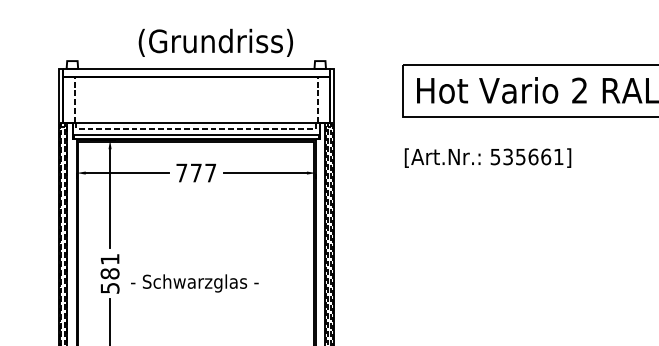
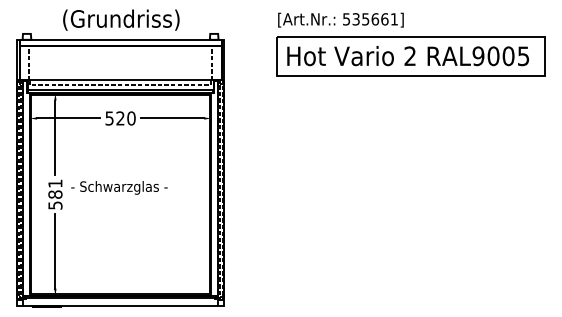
text: (216, 42) -> (121, 19), moved
text: (487, 157) -> (340, 19), moved
text: (196, 173) -> (120, 118), 777 -> 520
text: (194, 282) -> (119, 187), moved

